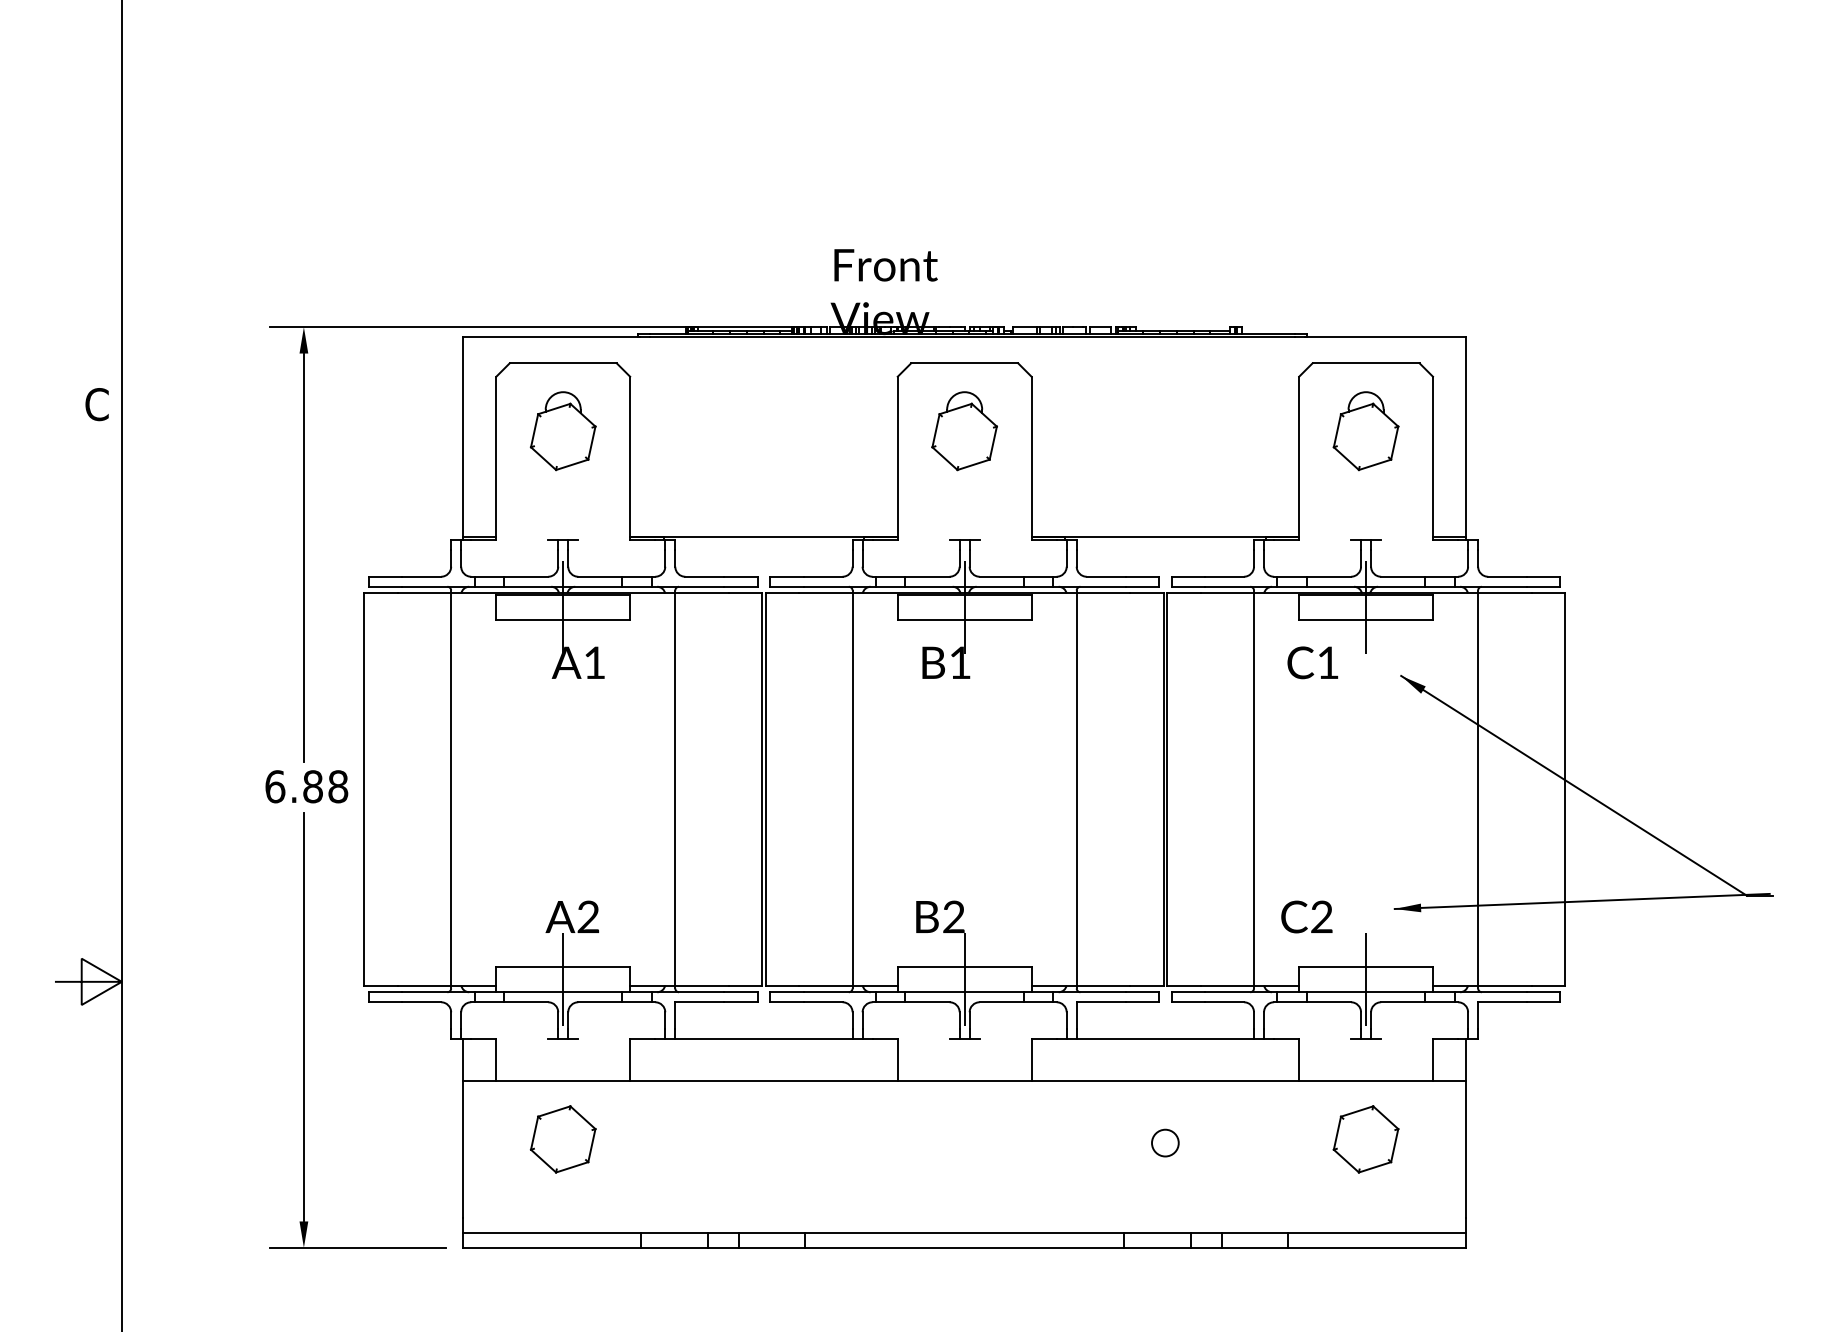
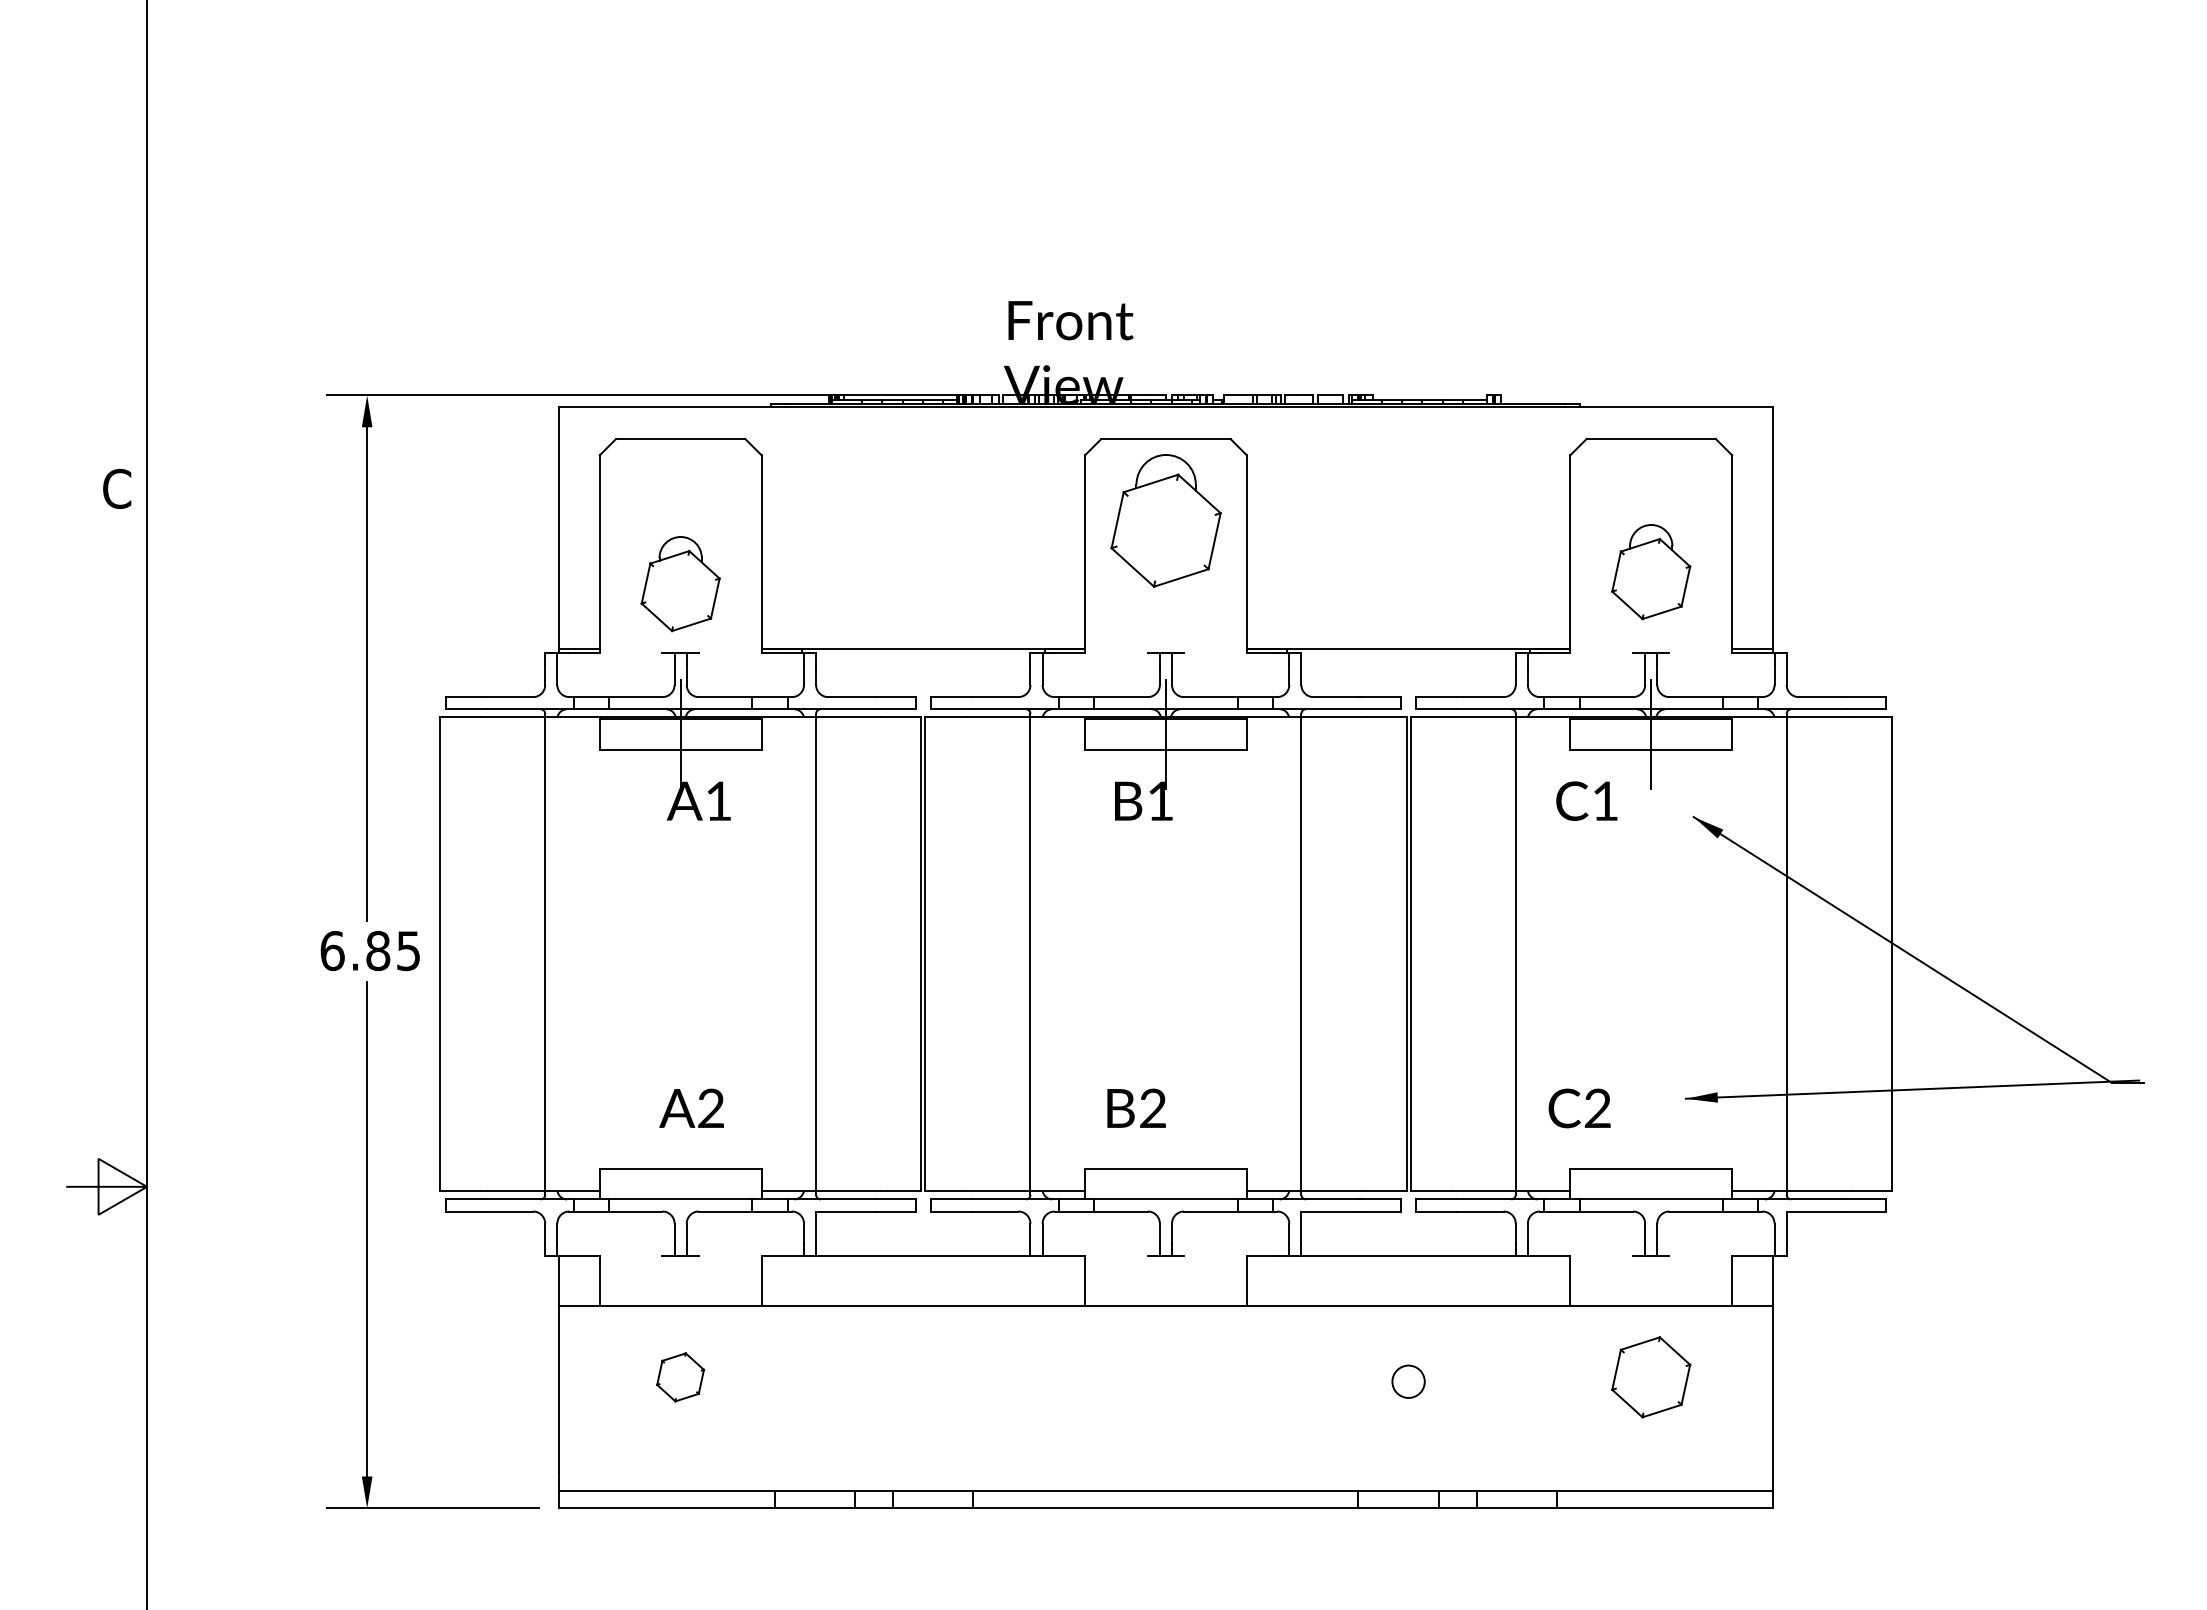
part: (563, 431) -> (680, 584), moved
part: (964, 431) -> (1165, 521), size x1.4
part: (1366, 431) -> (1651, 572), moved
text: (338, 787) -> (408, 951), 6.88 -> 6.85
line: (563, 979) -> (680, 1183), removed
line: (964, 979) -> (1165, 1183), removed
line: (1366, 979) -> (1651, 1183), removed
part: (563, 1139) -> (680, 1377), size x0.6

